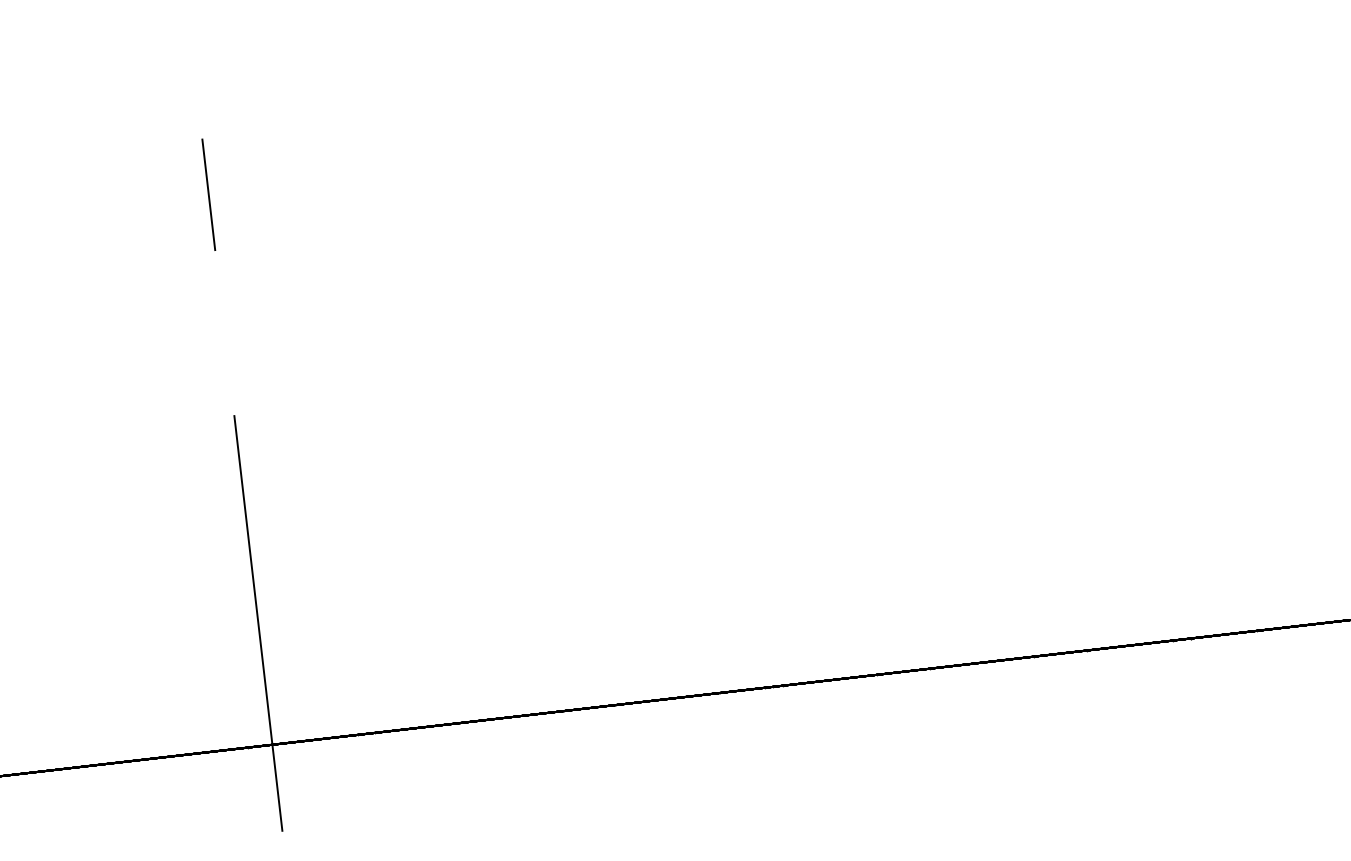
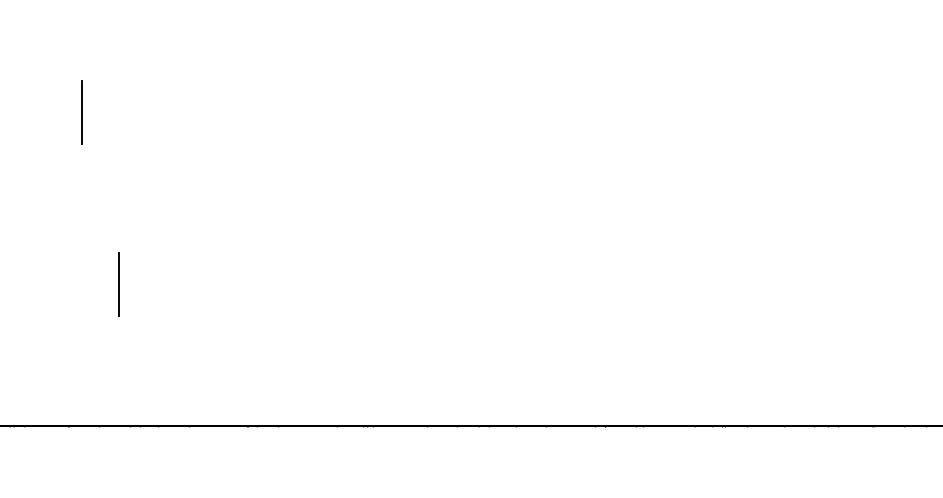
line: (308, 488) -> (118, 284), added
line: (258, 623) -> (81, 357), removed

